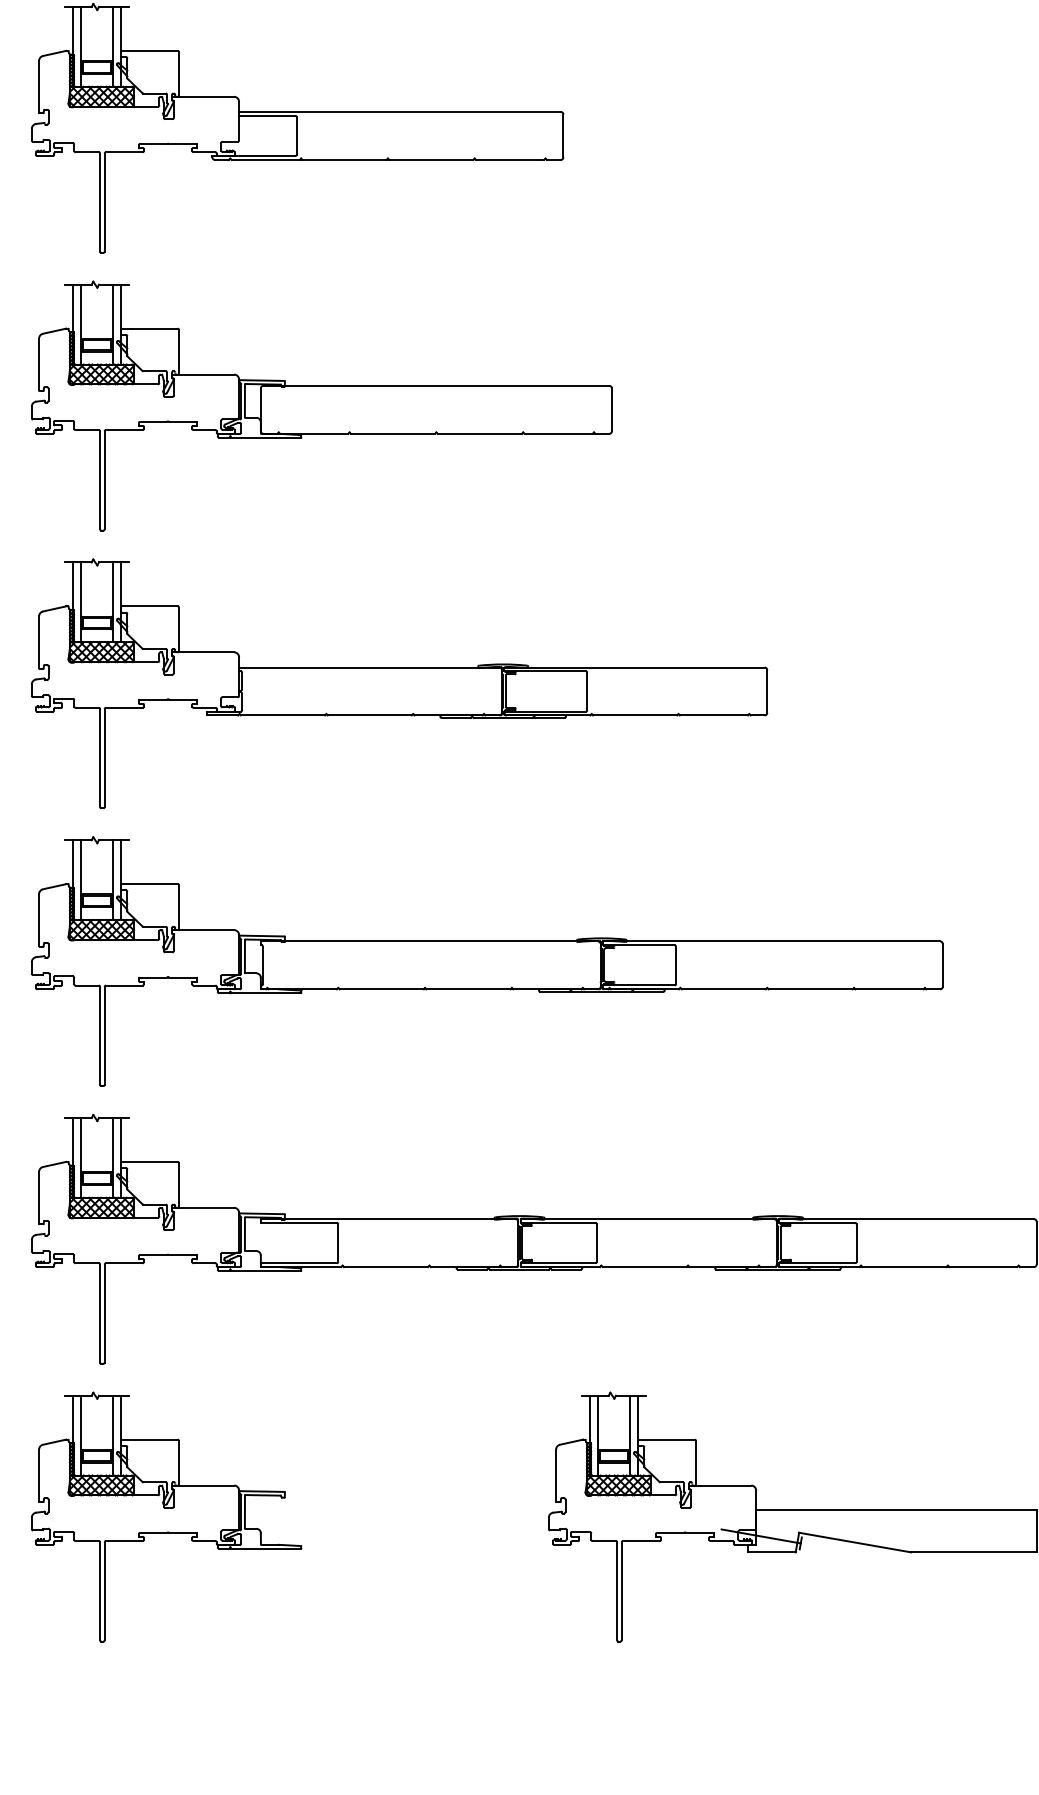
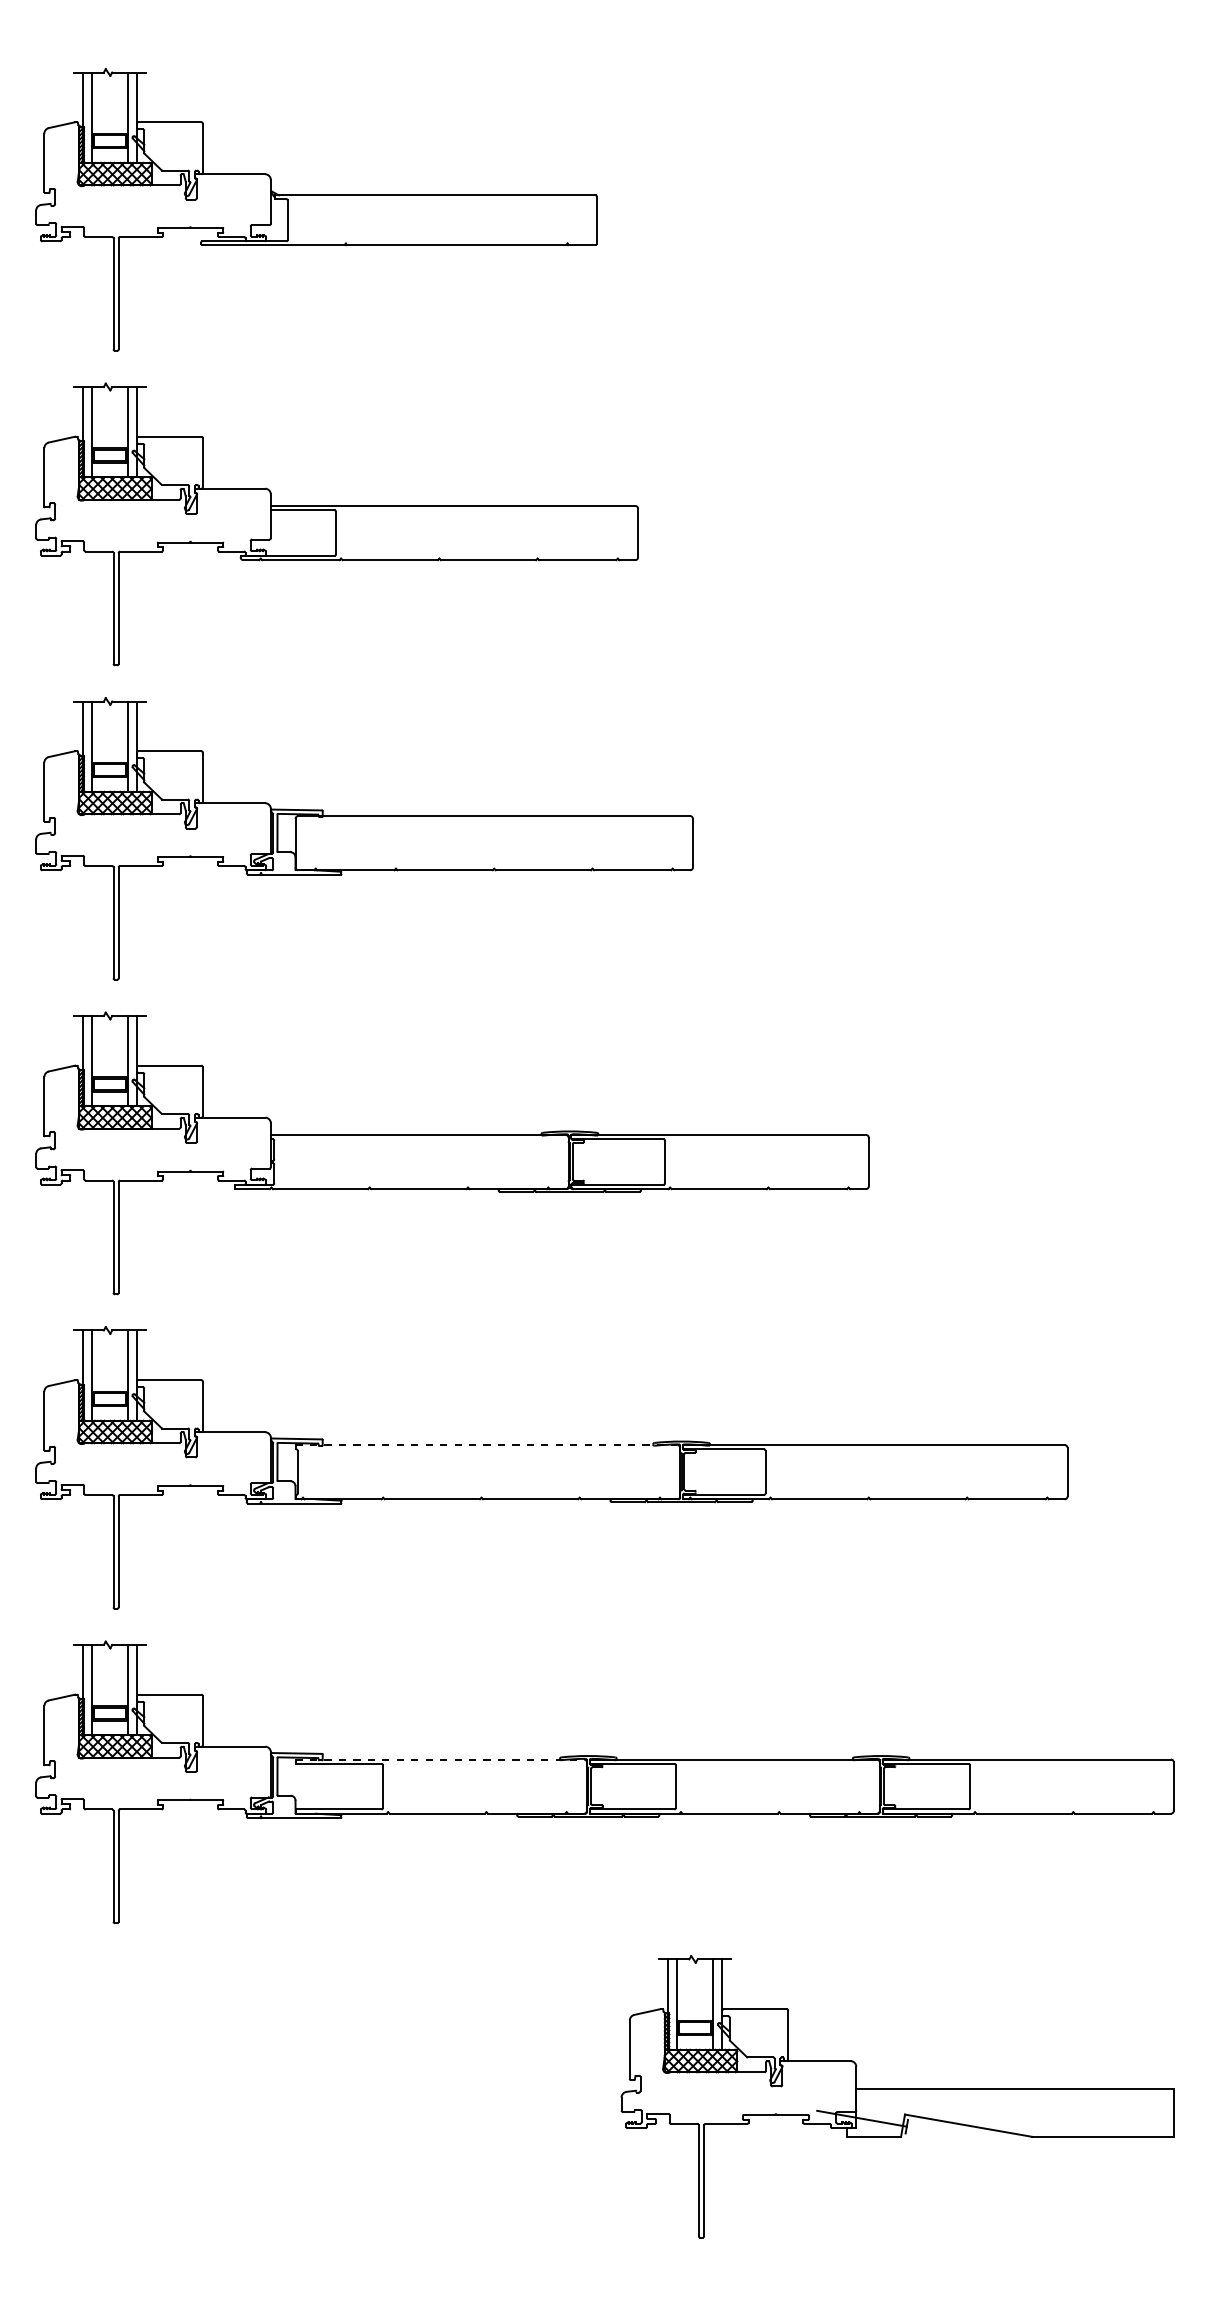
line: (429, 941) -> (486, 1445), solid -> dashed
line: (388, 1219) -> (440, 1759), solid -> dashed
part: (166, 1516) -> (188, 2096), removed

